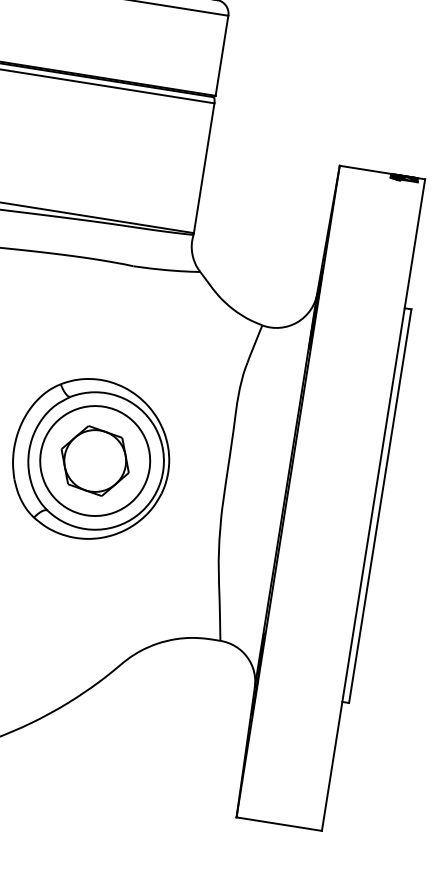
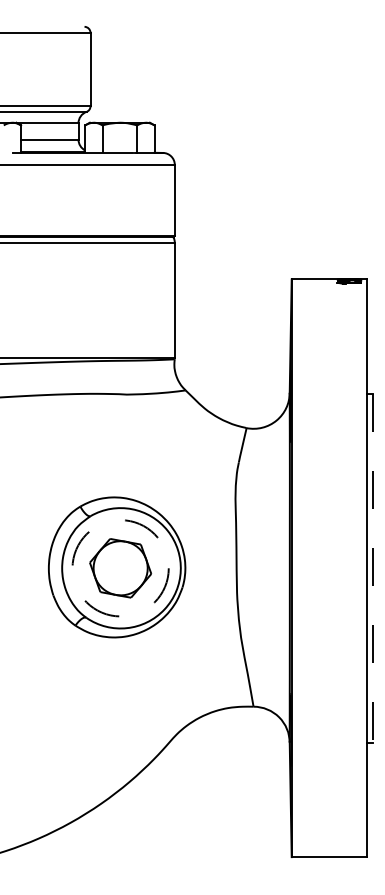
circle: (95, 461) -> (120, 568), solid -> dashed
line: (380, 506) -> (373, 568), solid -> dashed

